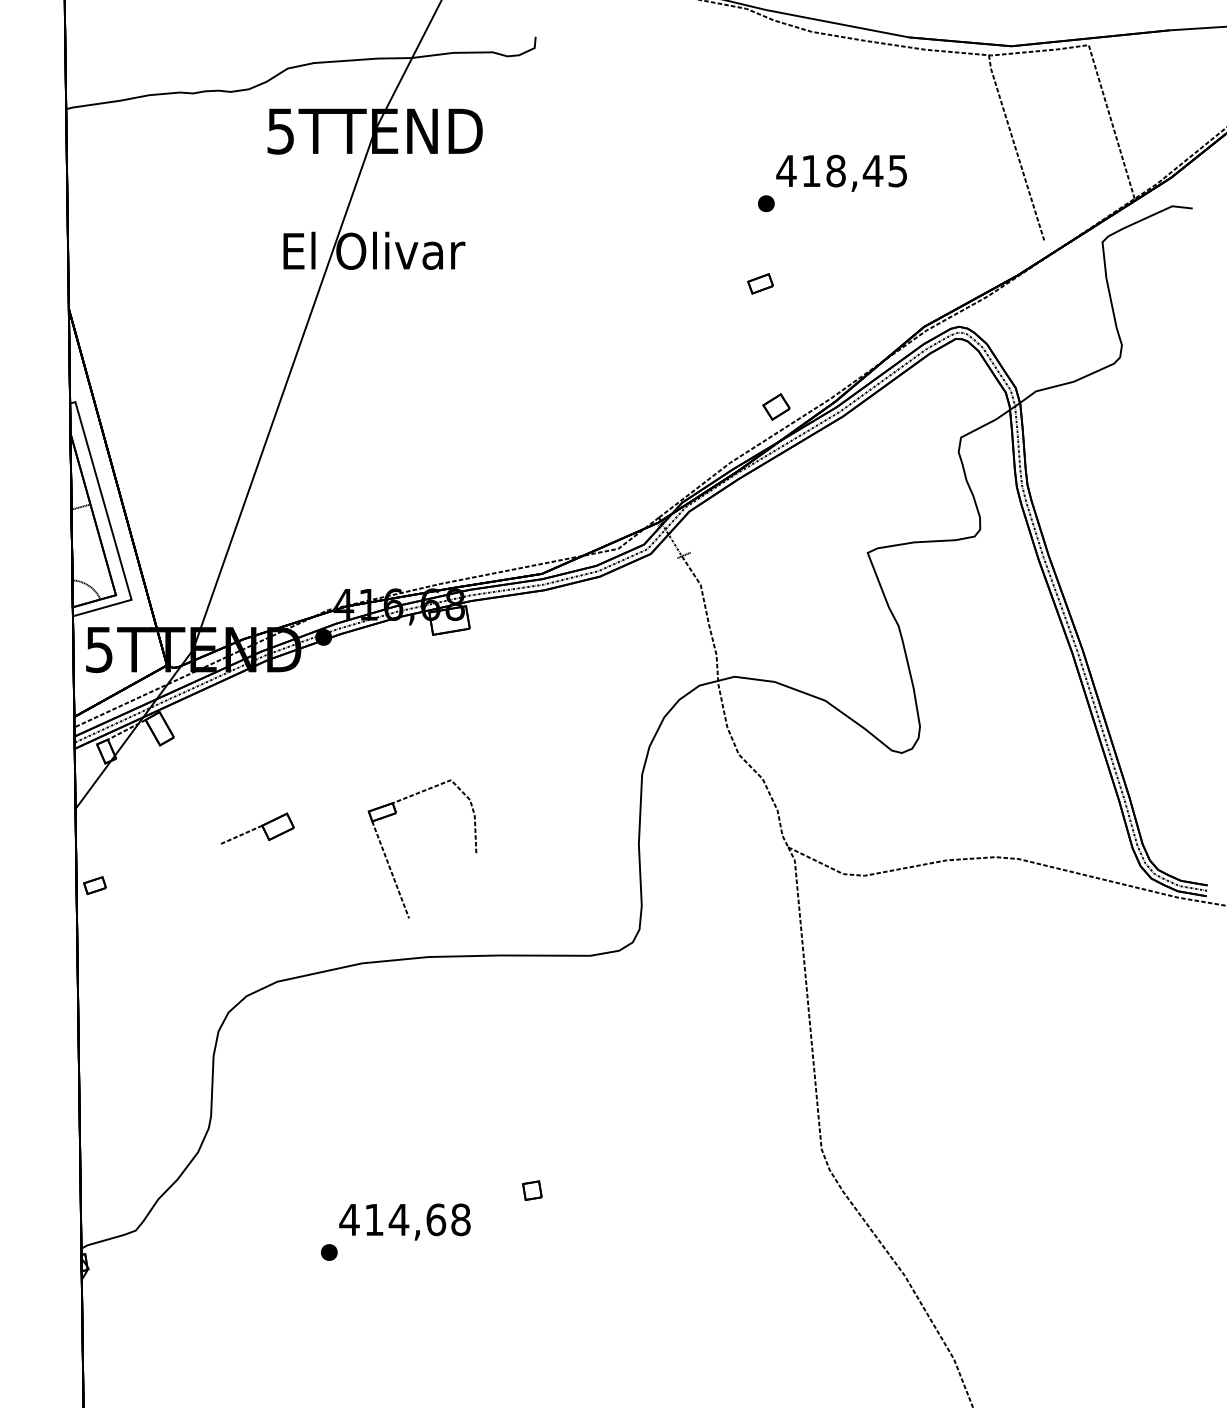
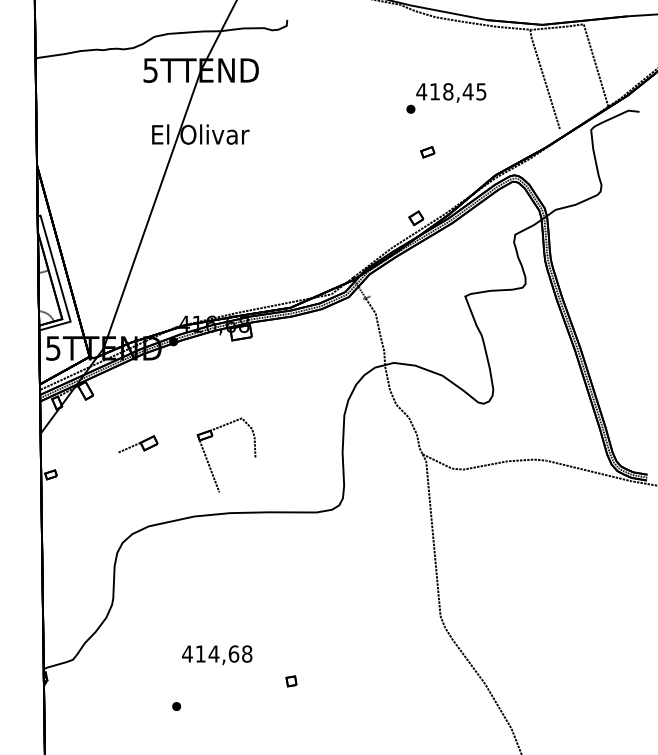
part: (759, 284) -> (427, 152), moved
part: (532, 1190) -> (291, 681), moved
part: (329, 1252) -> (176, 706), moved

